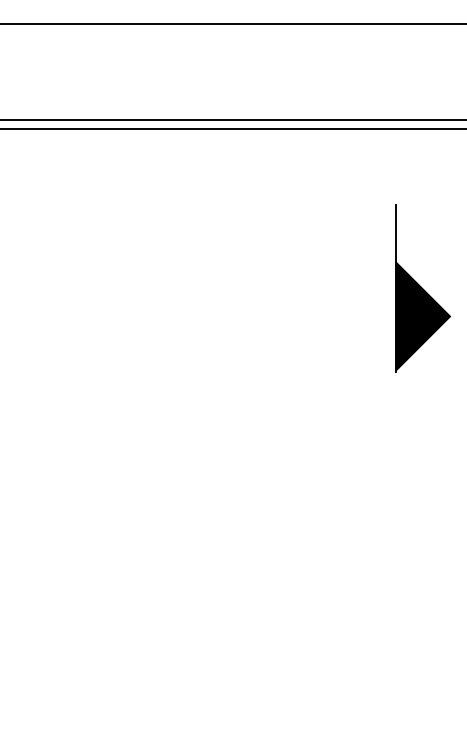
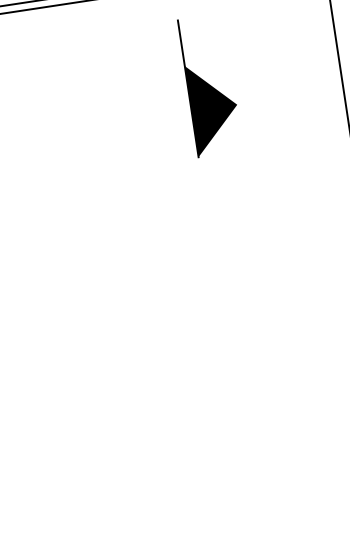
part: (423, 288) -> (211, 85), moved

